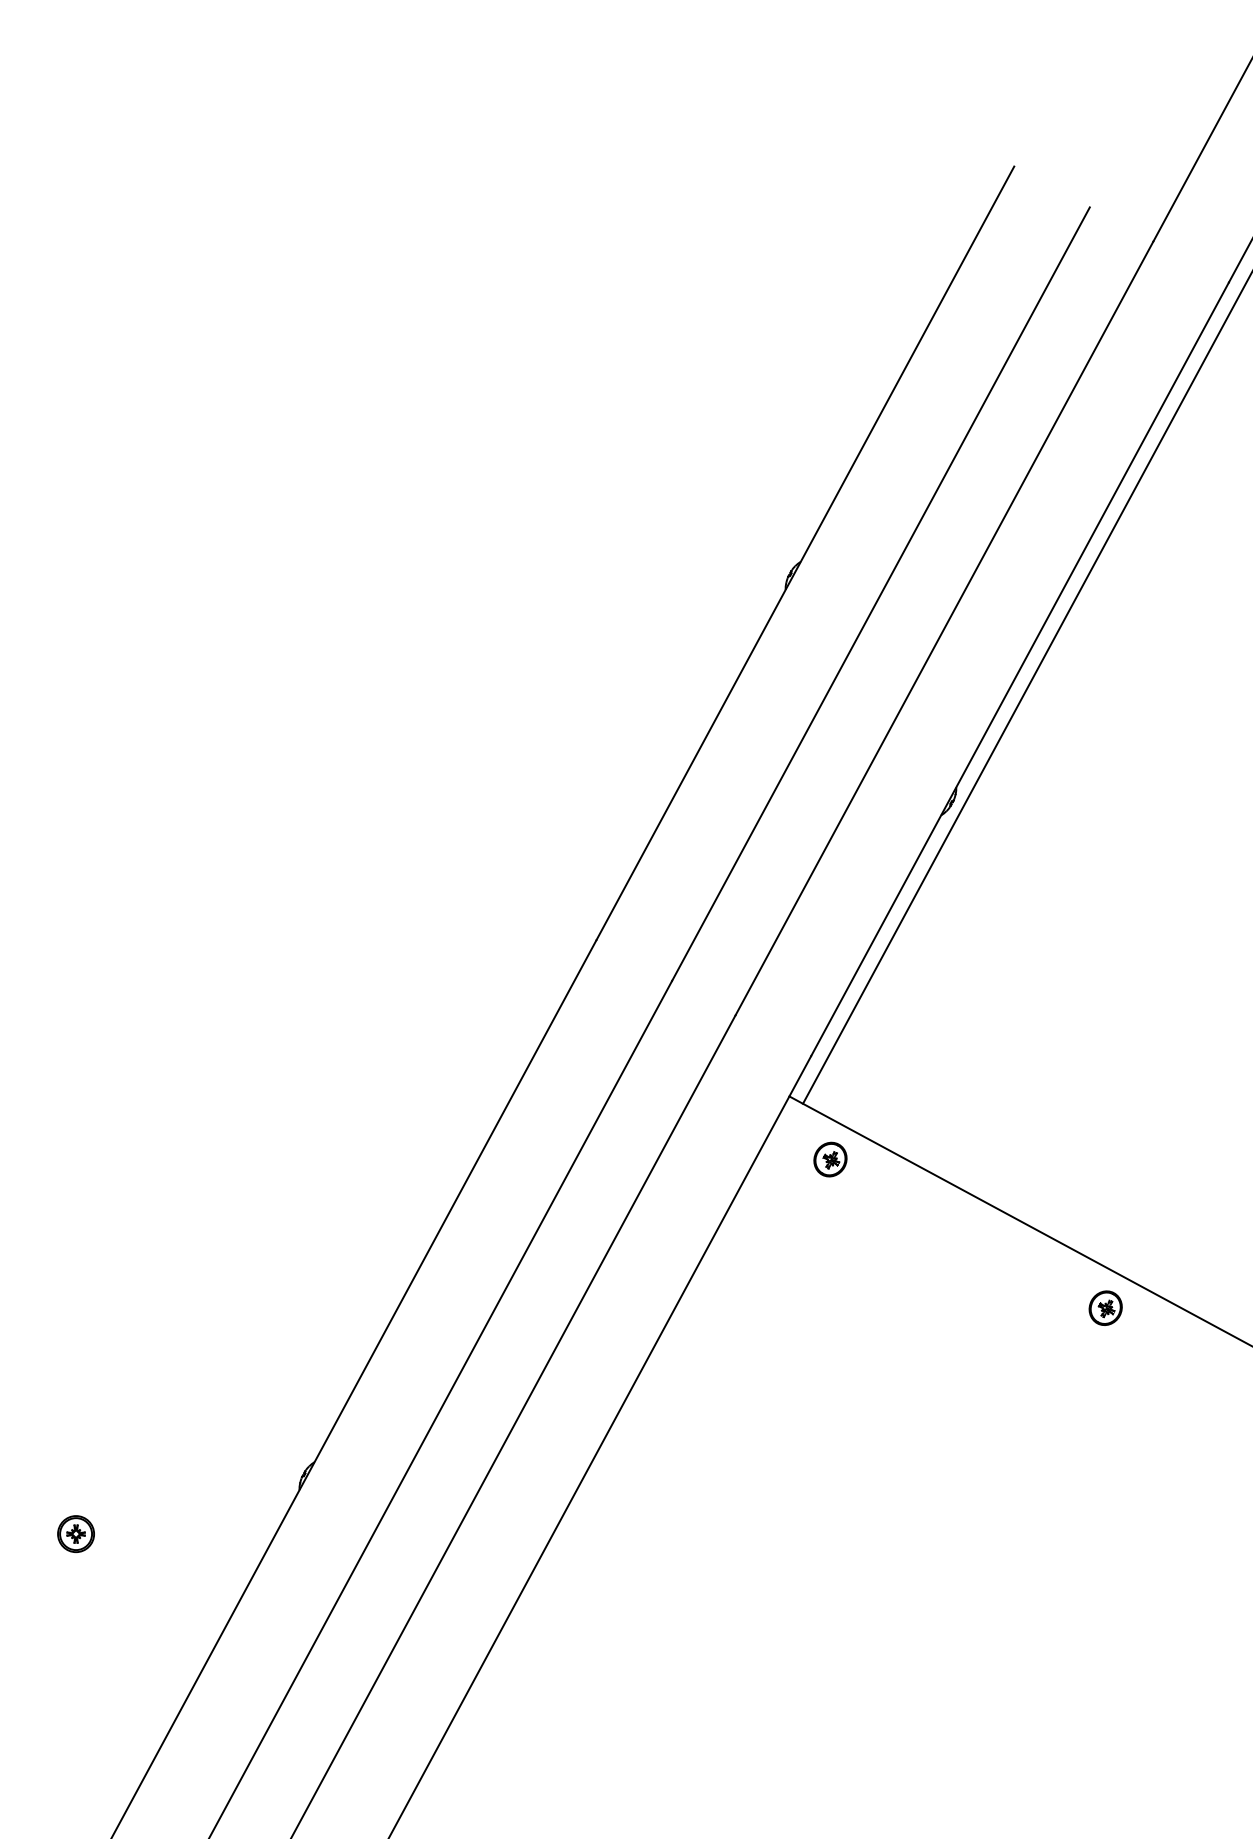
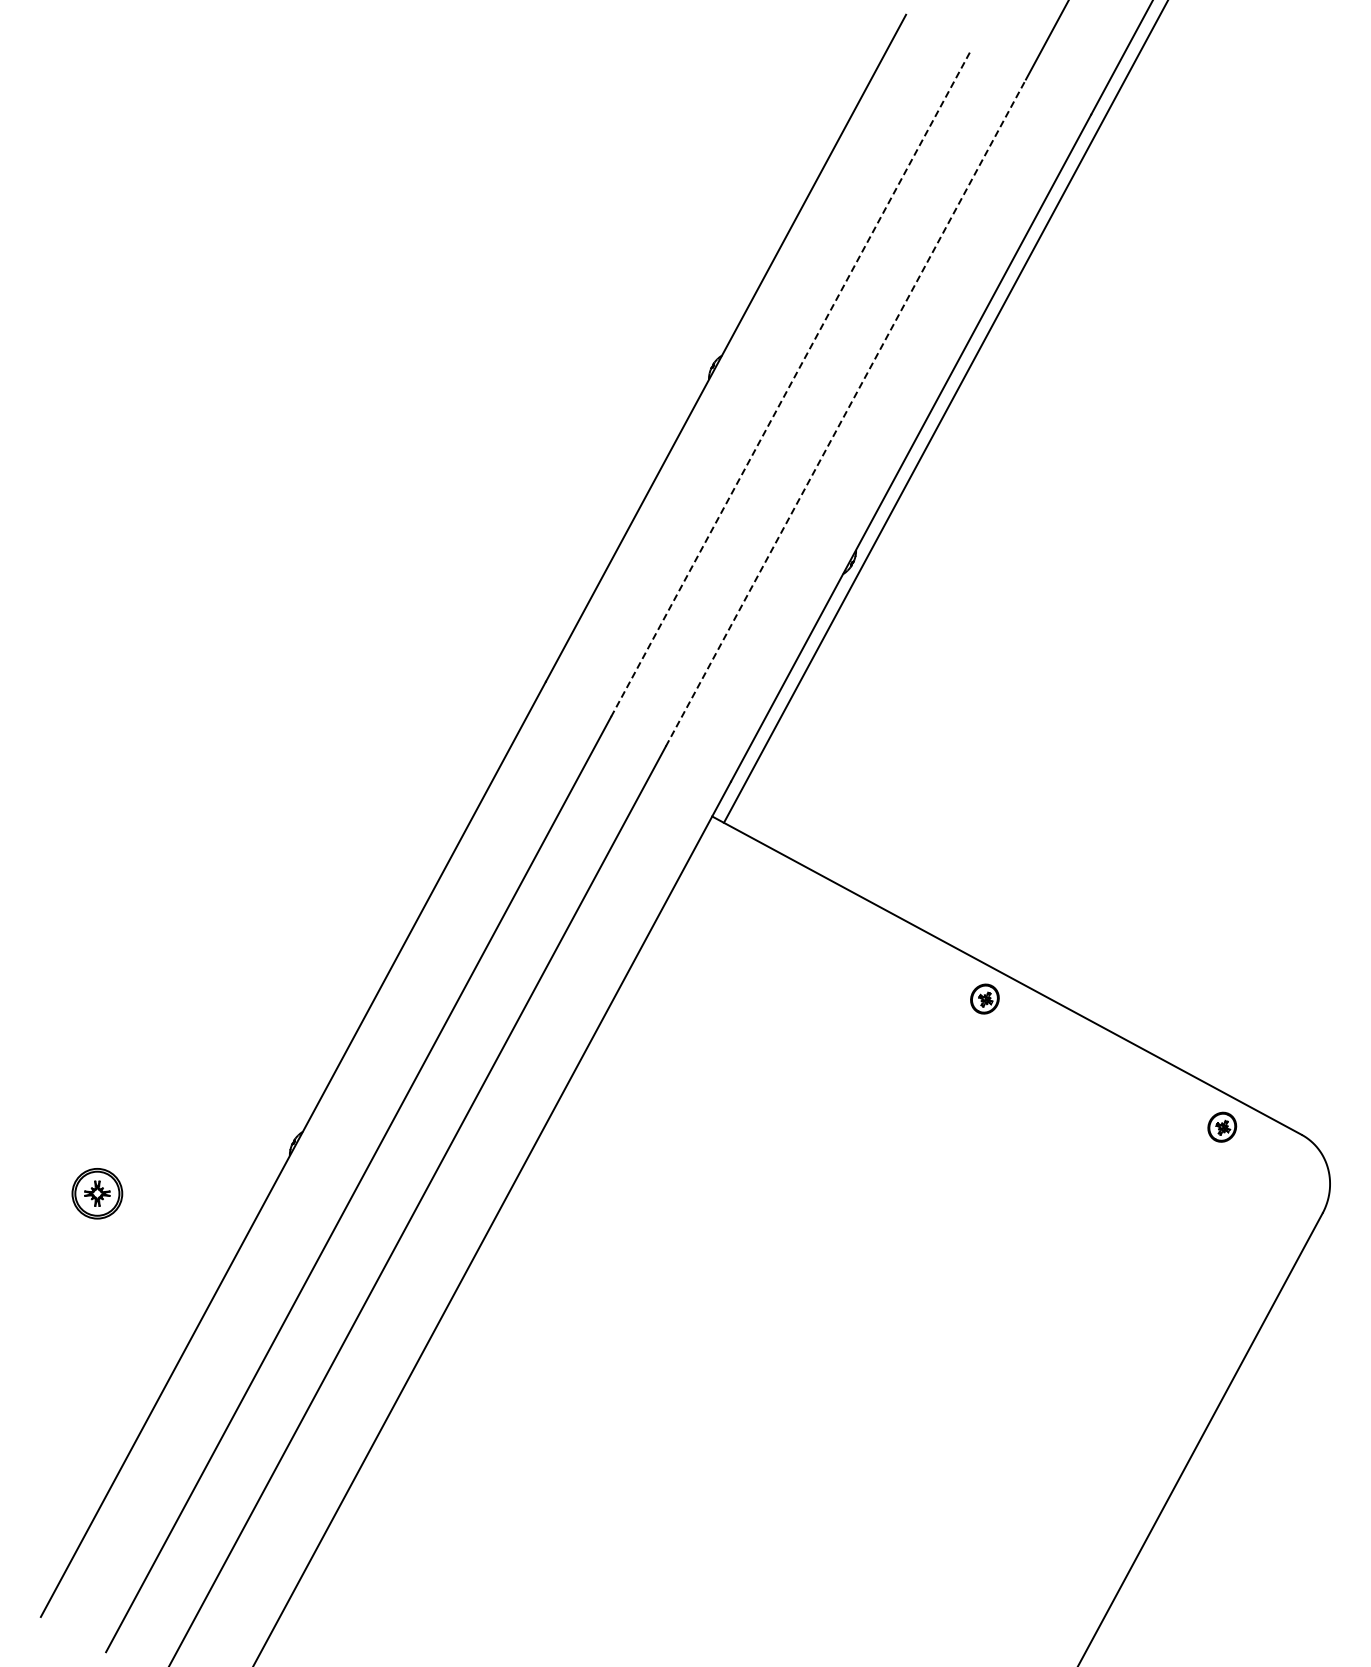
line: (881, 594) -> (791, 383), solid -> dashed
line: (943, 629) -> (845, 413), solid -> dashed
part: (830, 1159) -> (747, 870), removed
part: (75, 1533) -> (96, 1193), size x1.6

